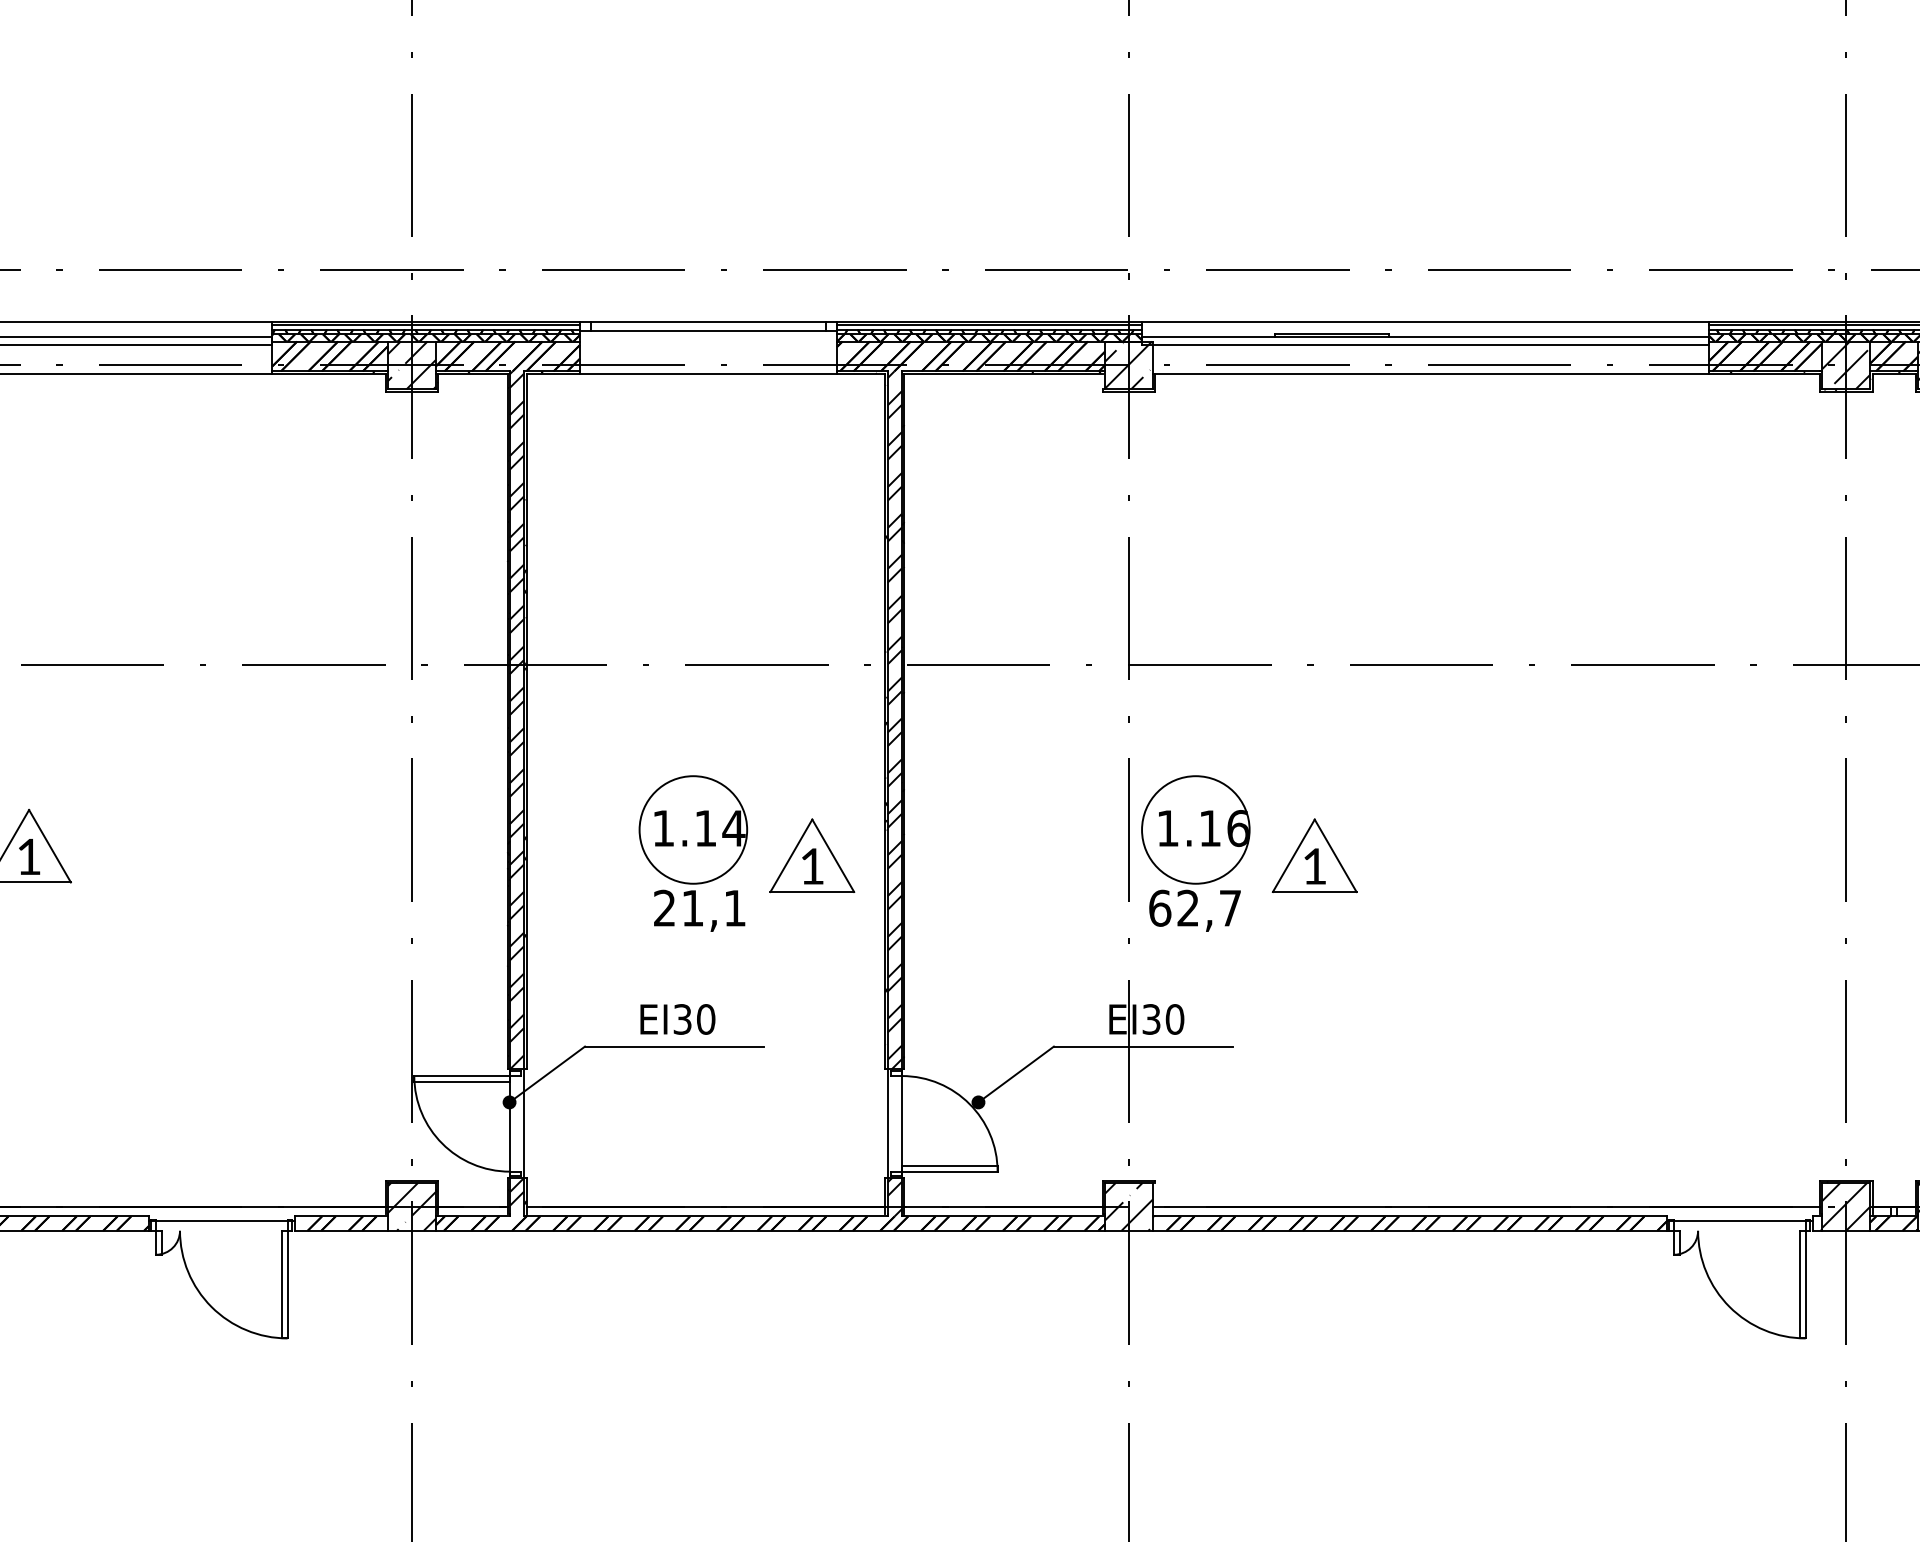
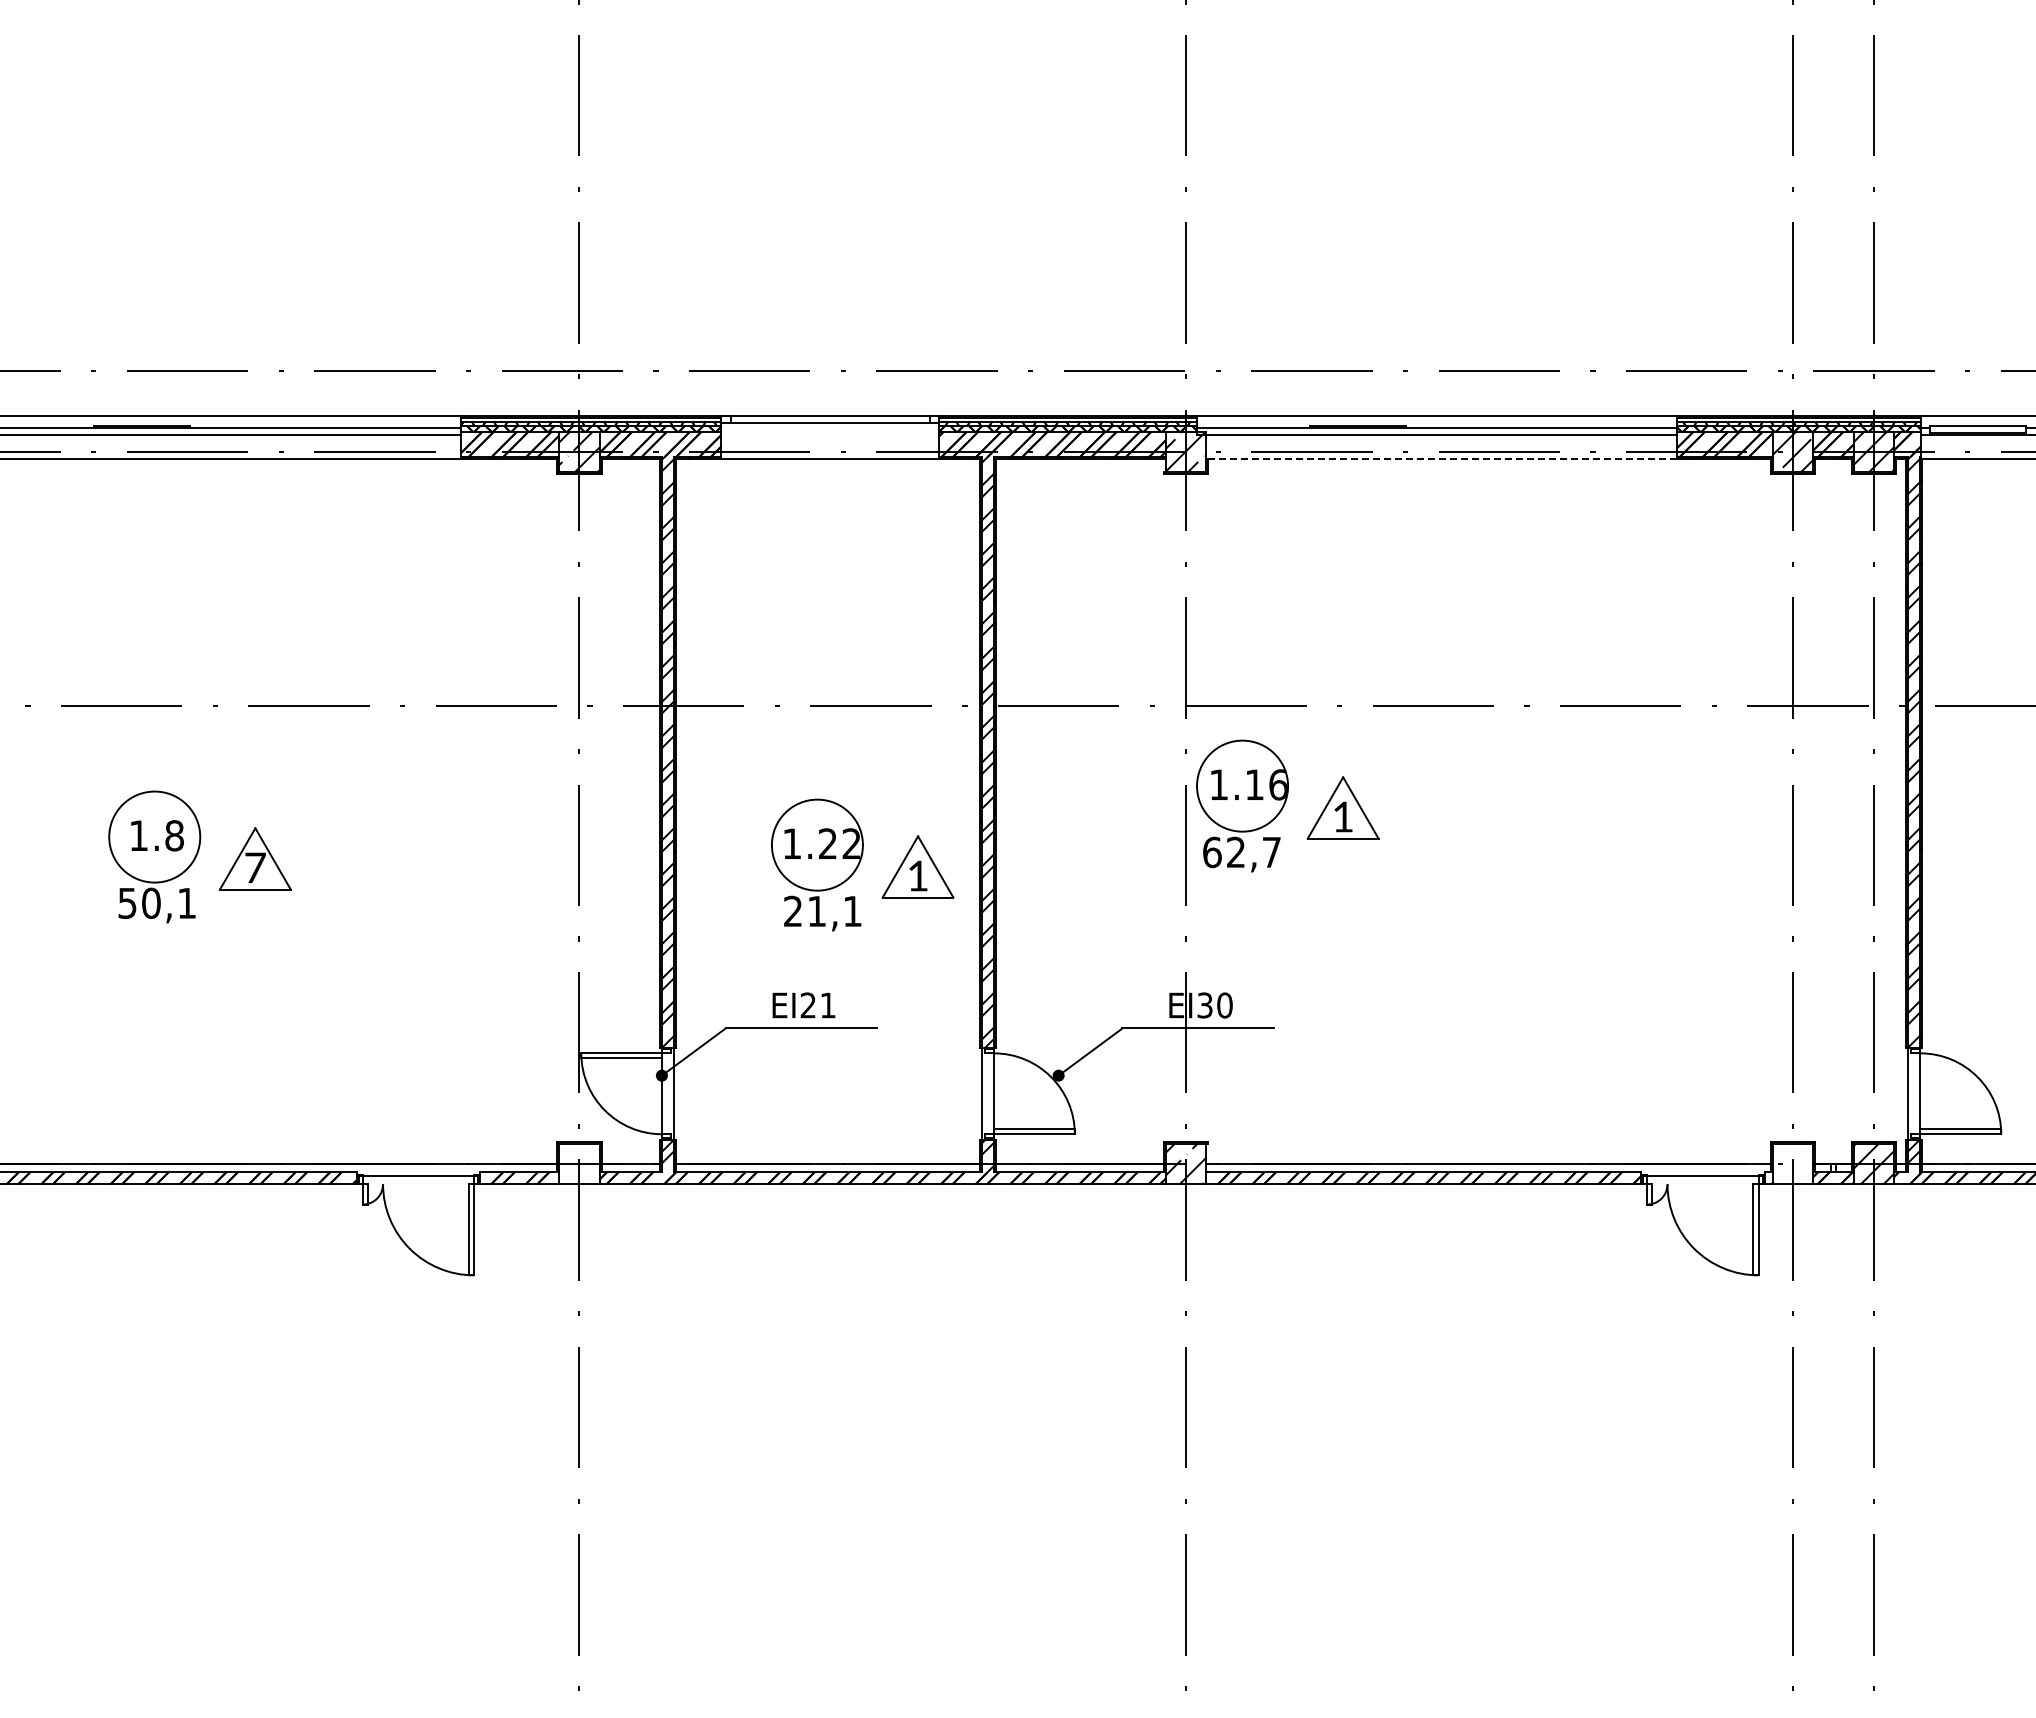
line: (1432, 374) -> (1442, 459), solid -> dashed
text: (719, 828) -> (839, 843), 1.14 -> 1.22
part: (1248, 852) -> (1287, 805), moved
text: (29, 856) -> (255, 867), 1 -> 7
text: (694, 1019) -> (818, 1005), EI30 -> EI21
hatch: (412, 1206) -> (579, 1163), removed
hatch: (1845, 1206) -> (1792, 1163), removed

